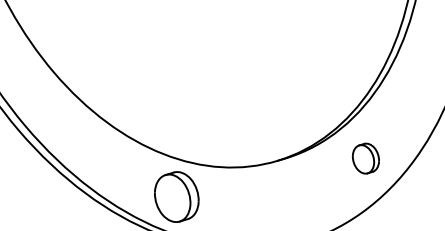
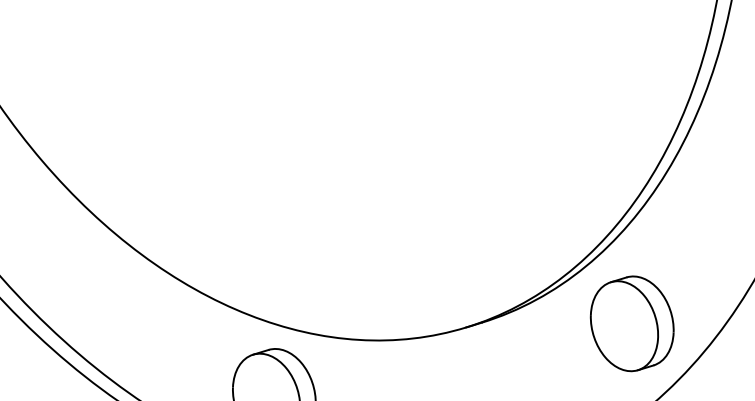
part: (365, 158) -> (631, 323), size x1.67

